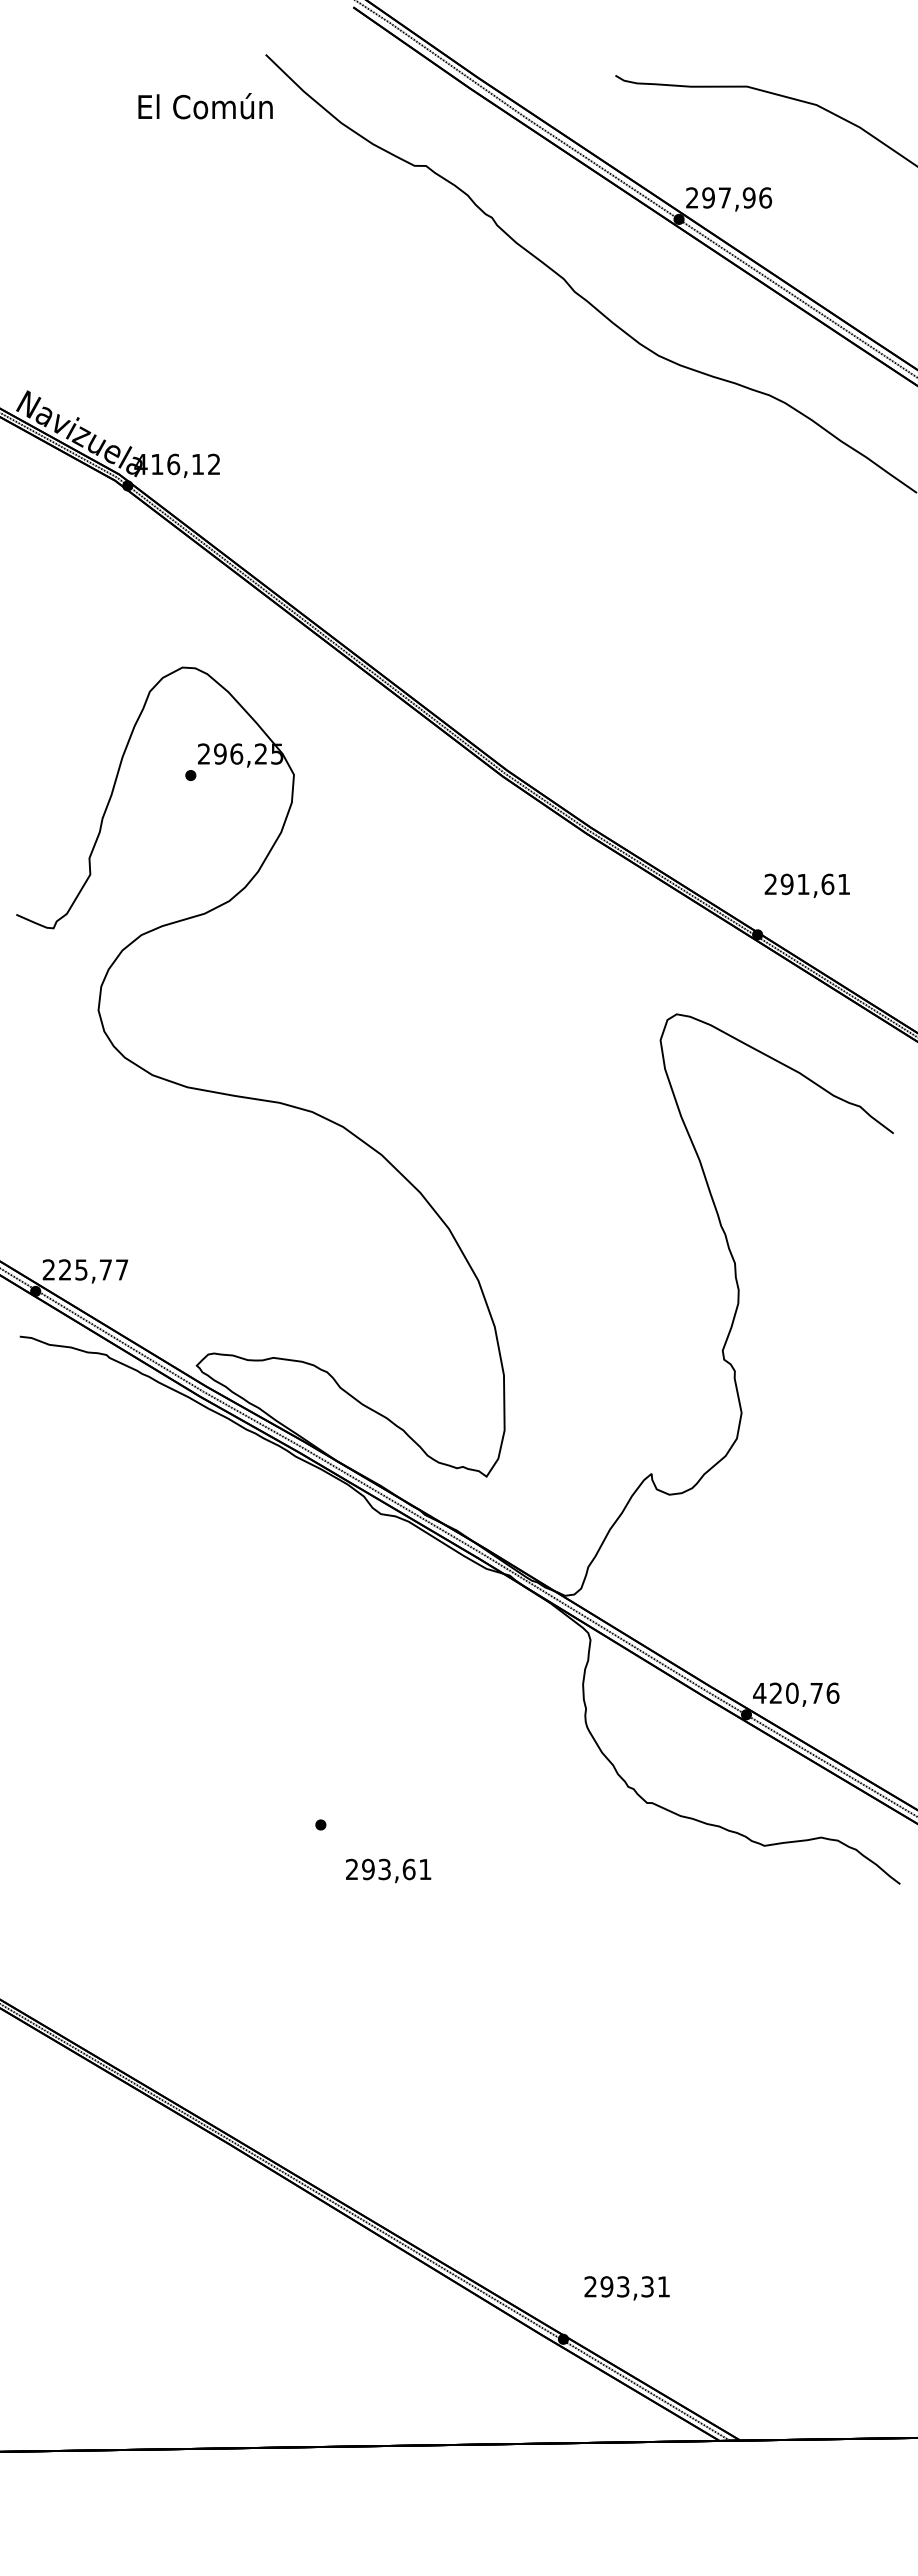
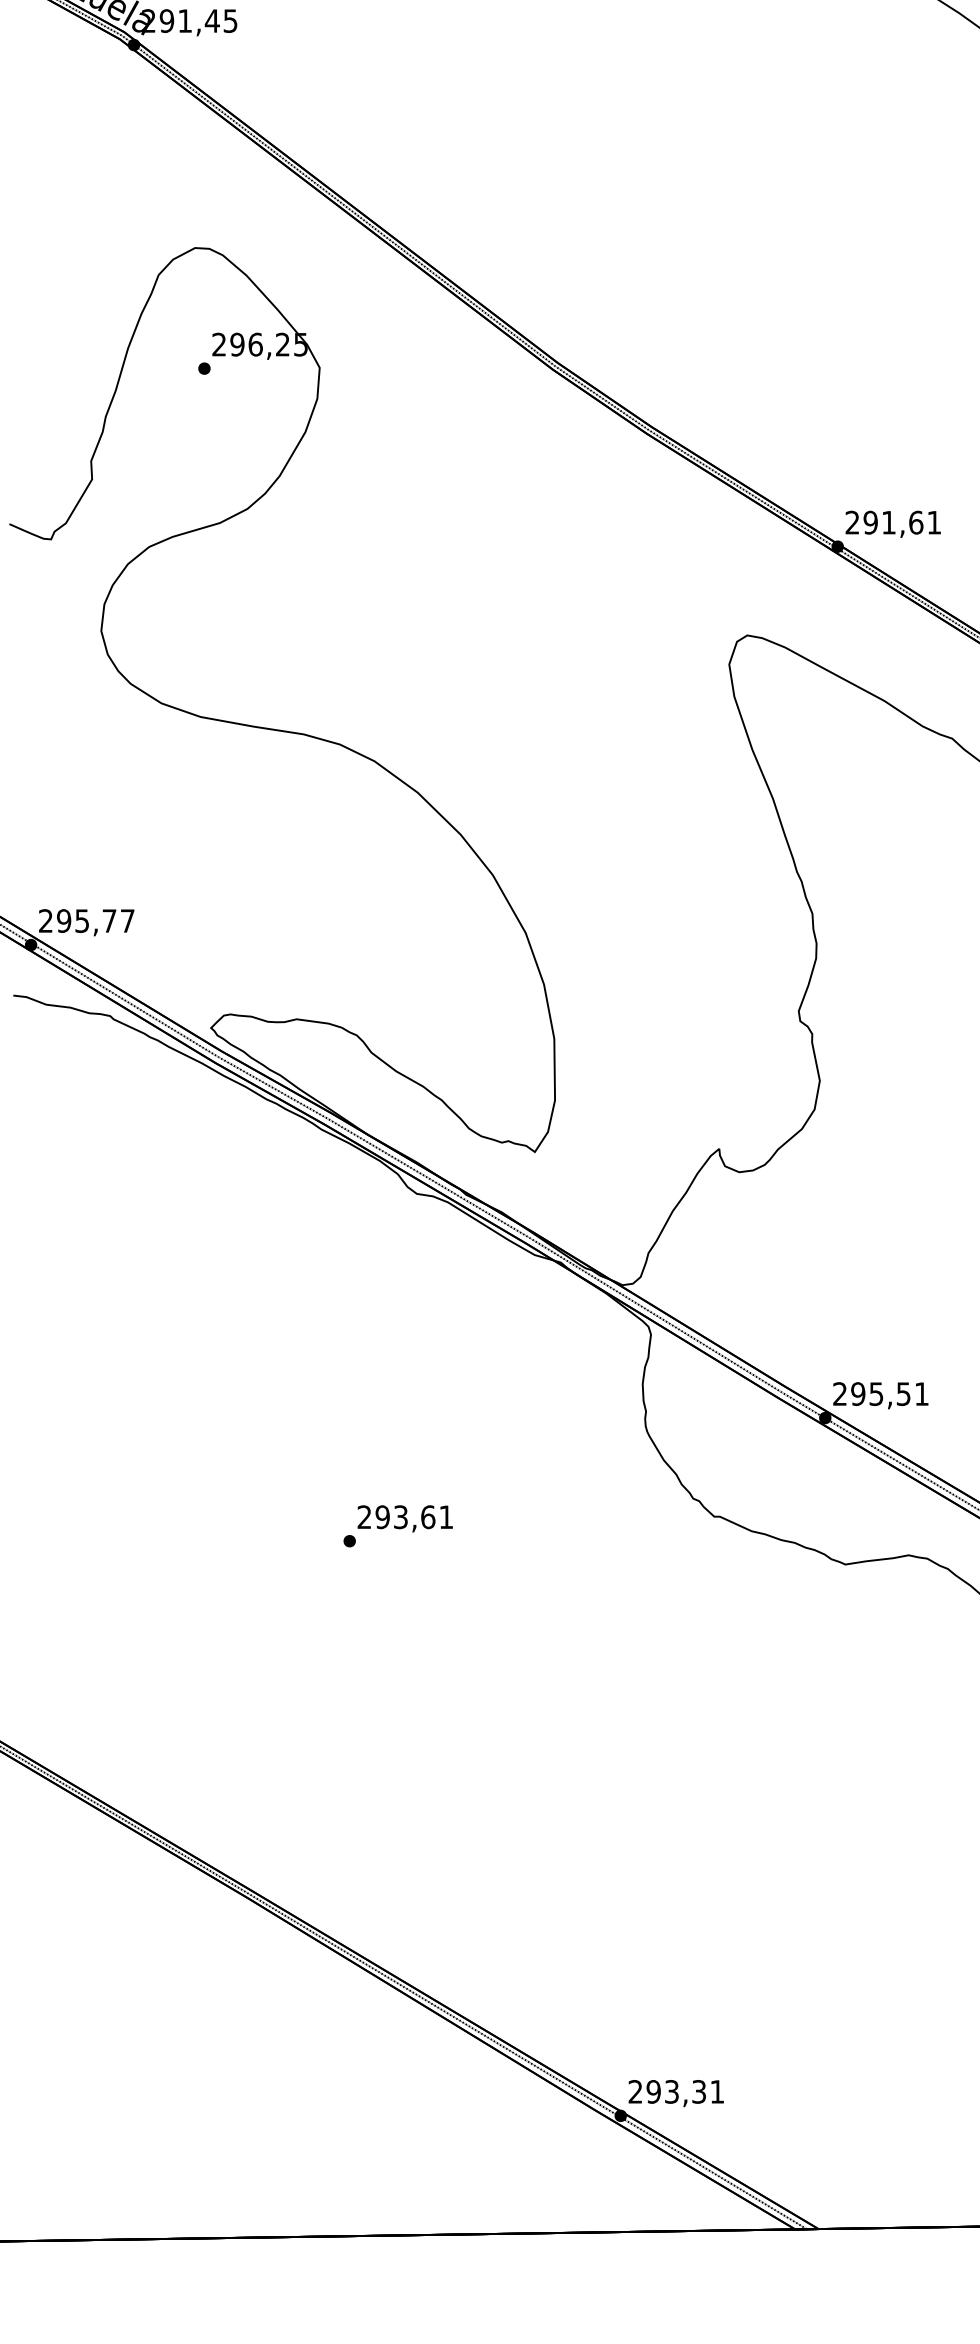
text: (177, 464) -> (189, 21), 416,12 -> 291,45
text: (806, 885) -> (892, 523), moved
text: (64, 1269) -> (63, 920), 225,77 -> 295,77
text: (796, 1692) -> (881, 1393), 420,76 -> 295,51
text: (388, 1870) -> (405, 1518), moved
text: (626, 2288) -> (675, 2093), moved

